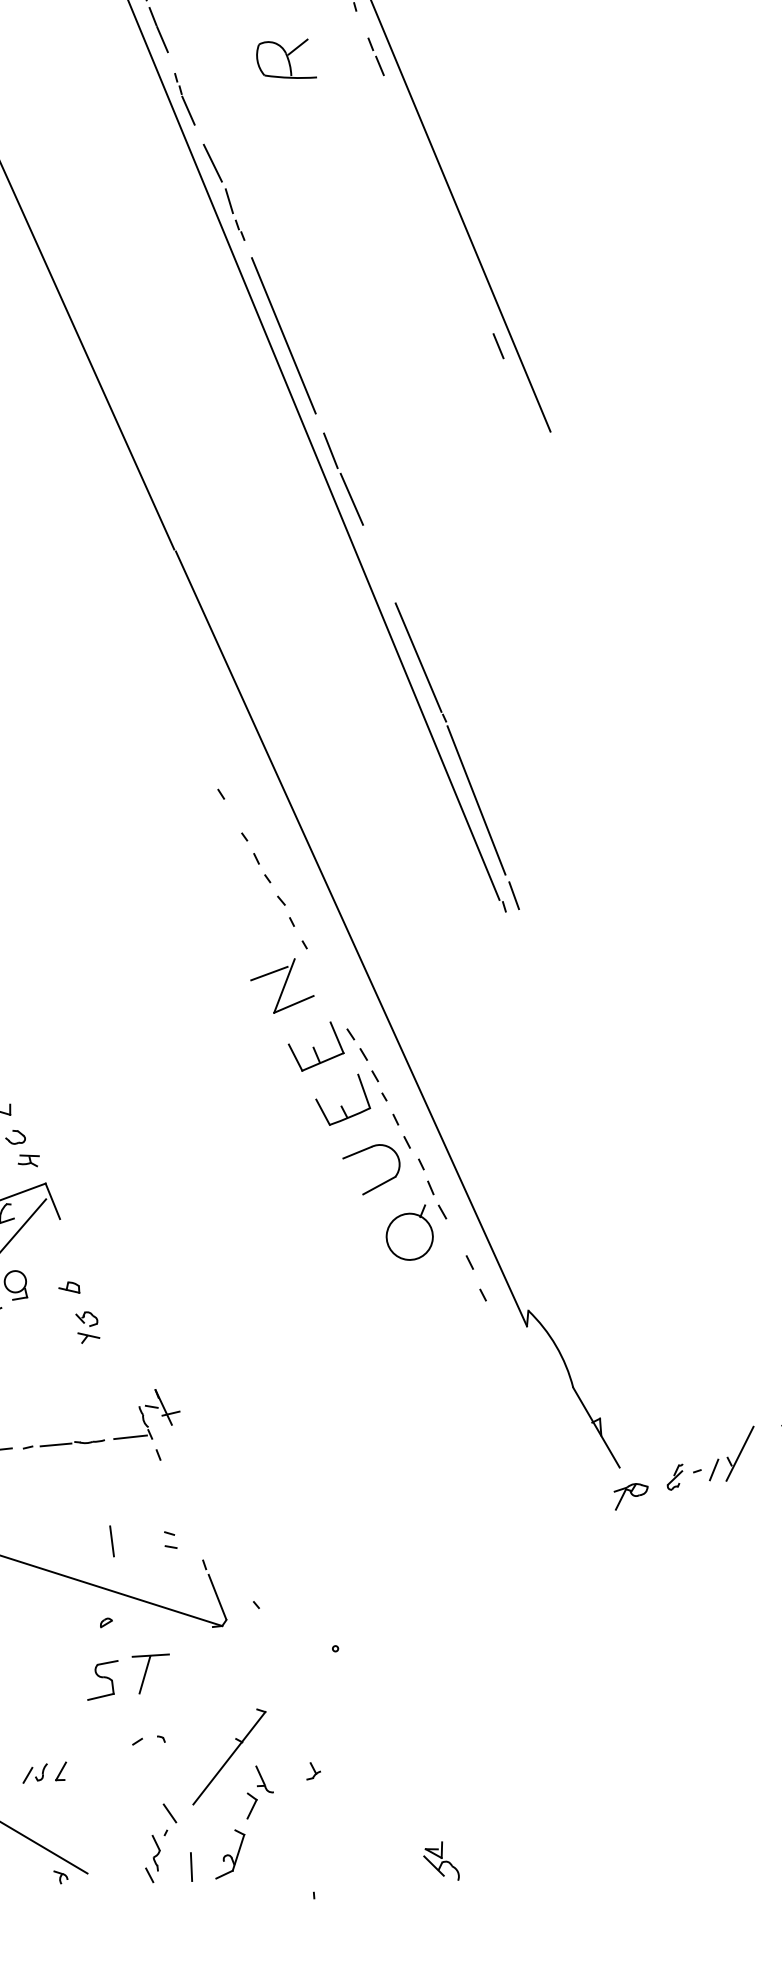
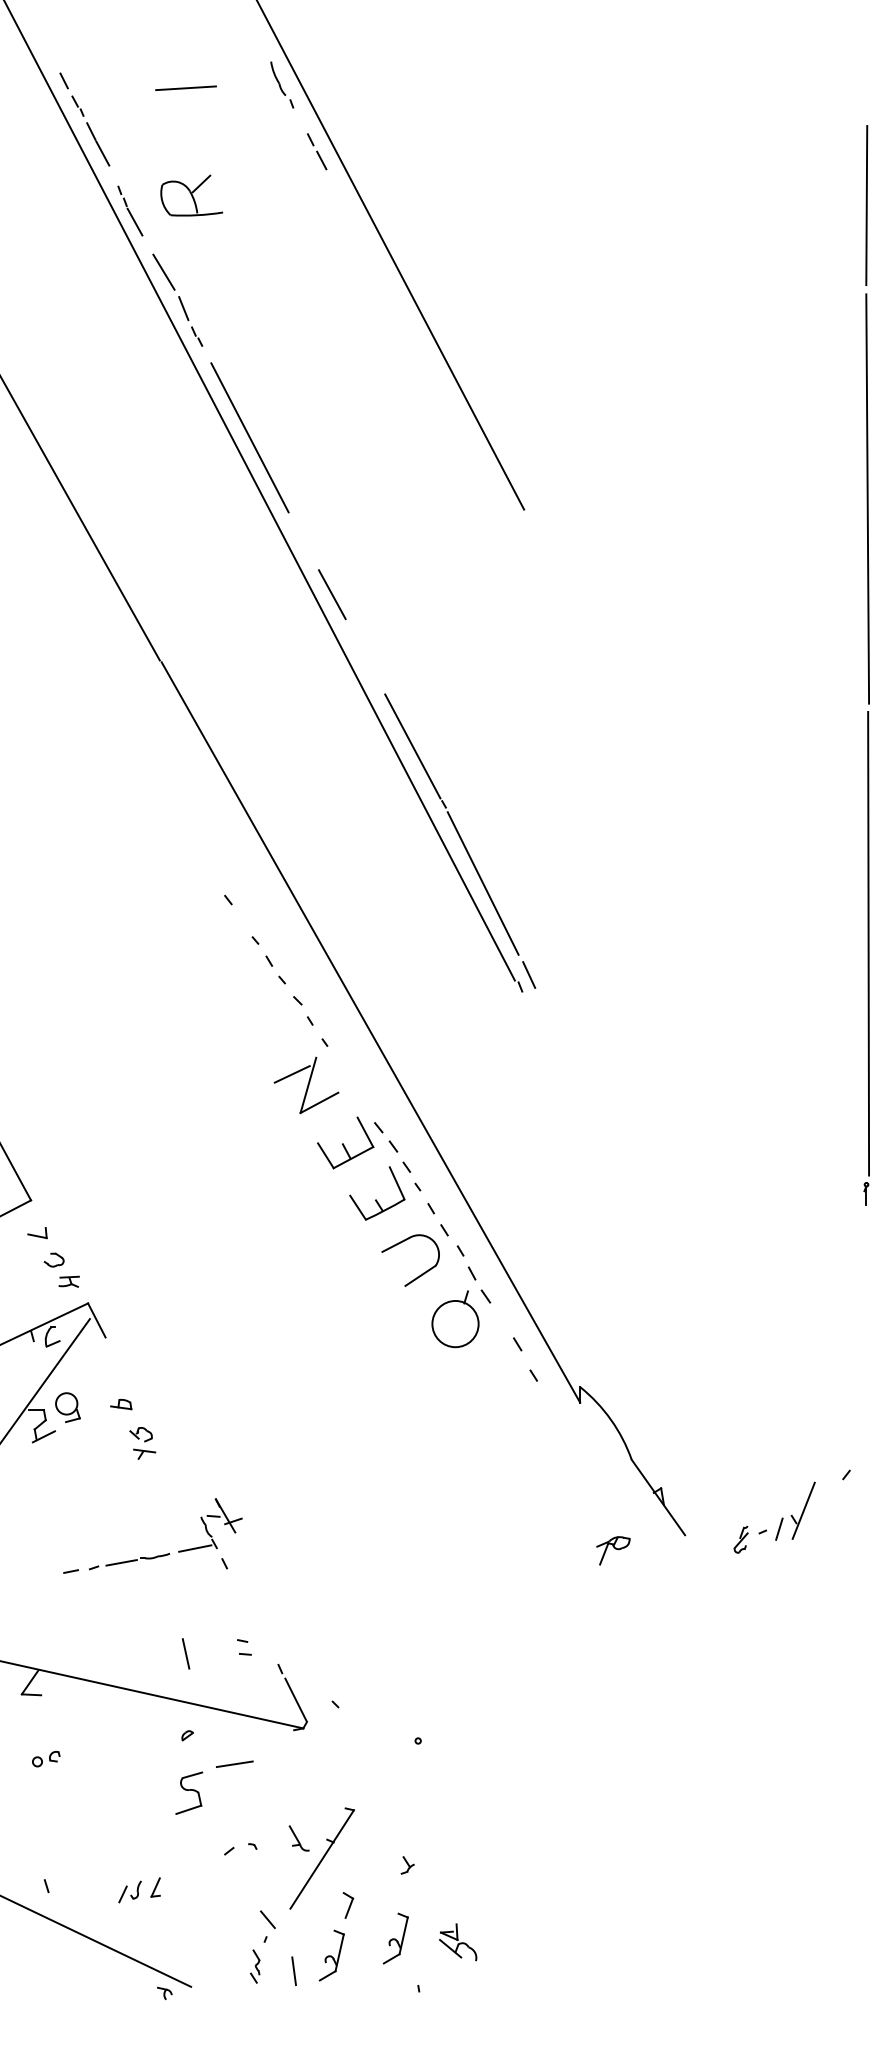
part: (287, 57) -> (191, 195), moved
line: (498, 345) -> (464, 428), removed
line: (330, 450) -> (306, 547), removed
part: (630, 1496) -> (613, 1550), moved
line: (144, 1674) -> (230, 1783), removed
part: (263, 1779) -> (298, 1838), moved
part: (295, 1843) -> (395, 1938), added
part: (153, 1858) -> (255, 1966), size x0.7
part: (442, 1860) -> (458, 1942), moved

